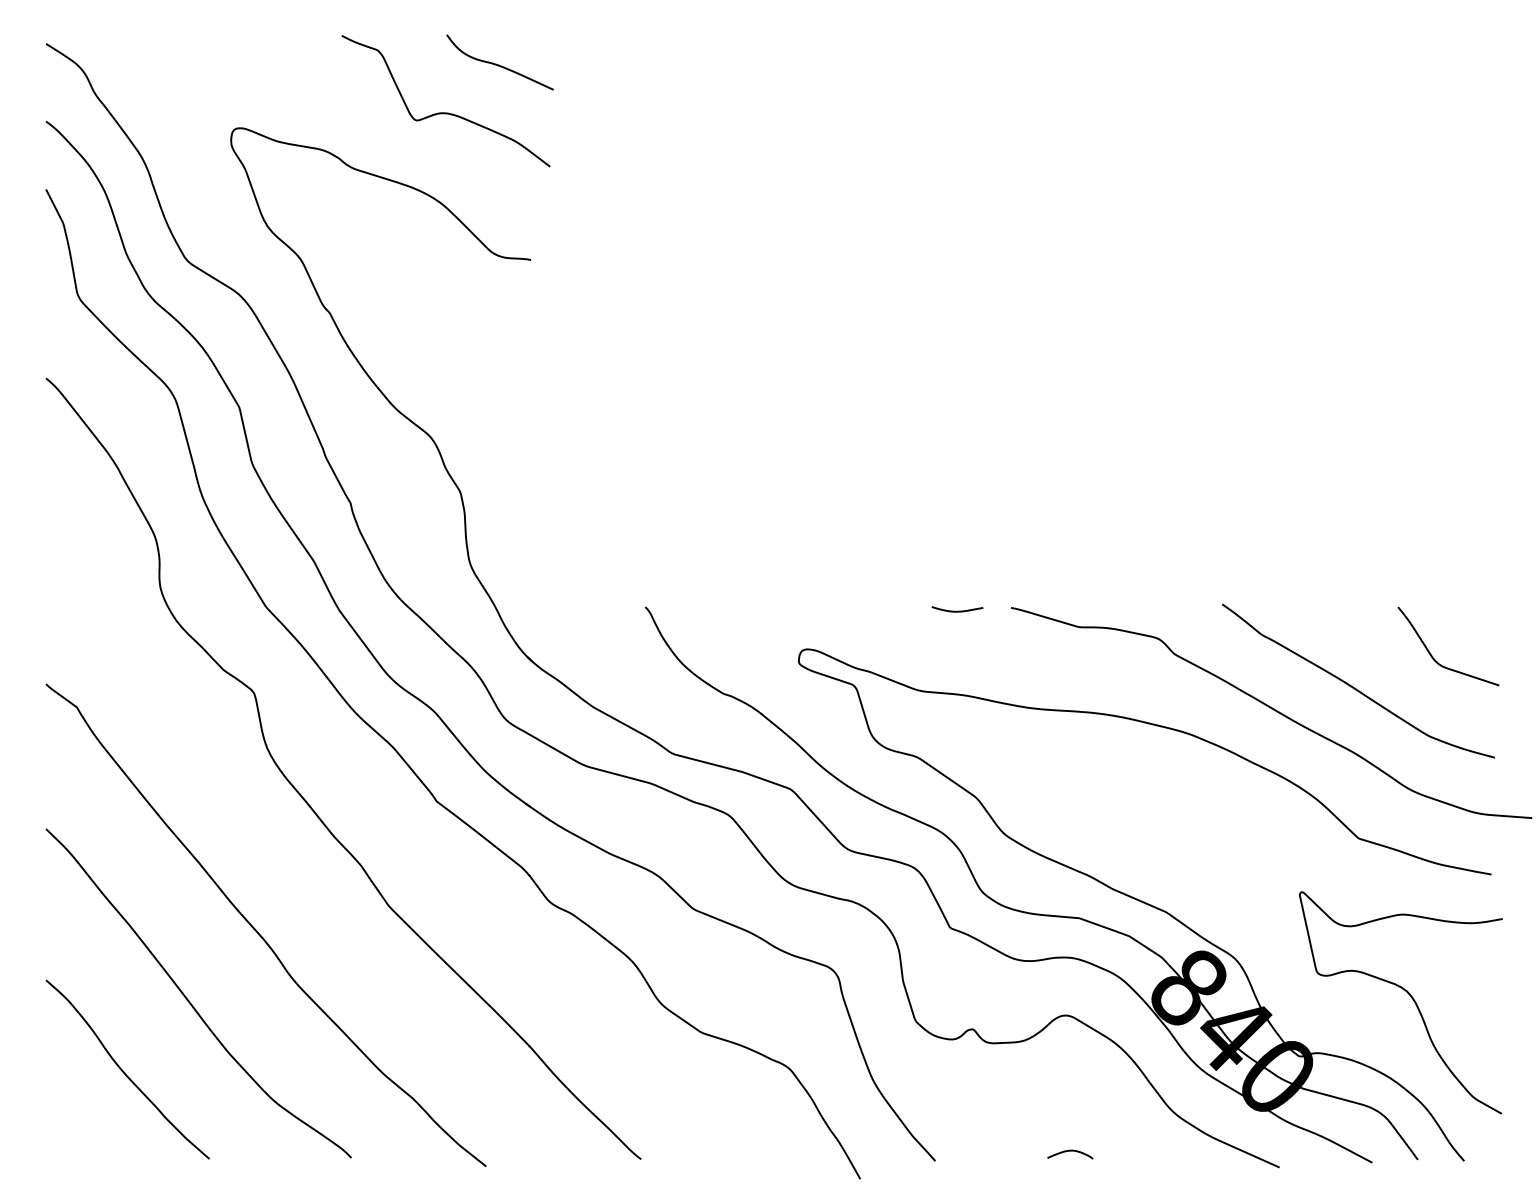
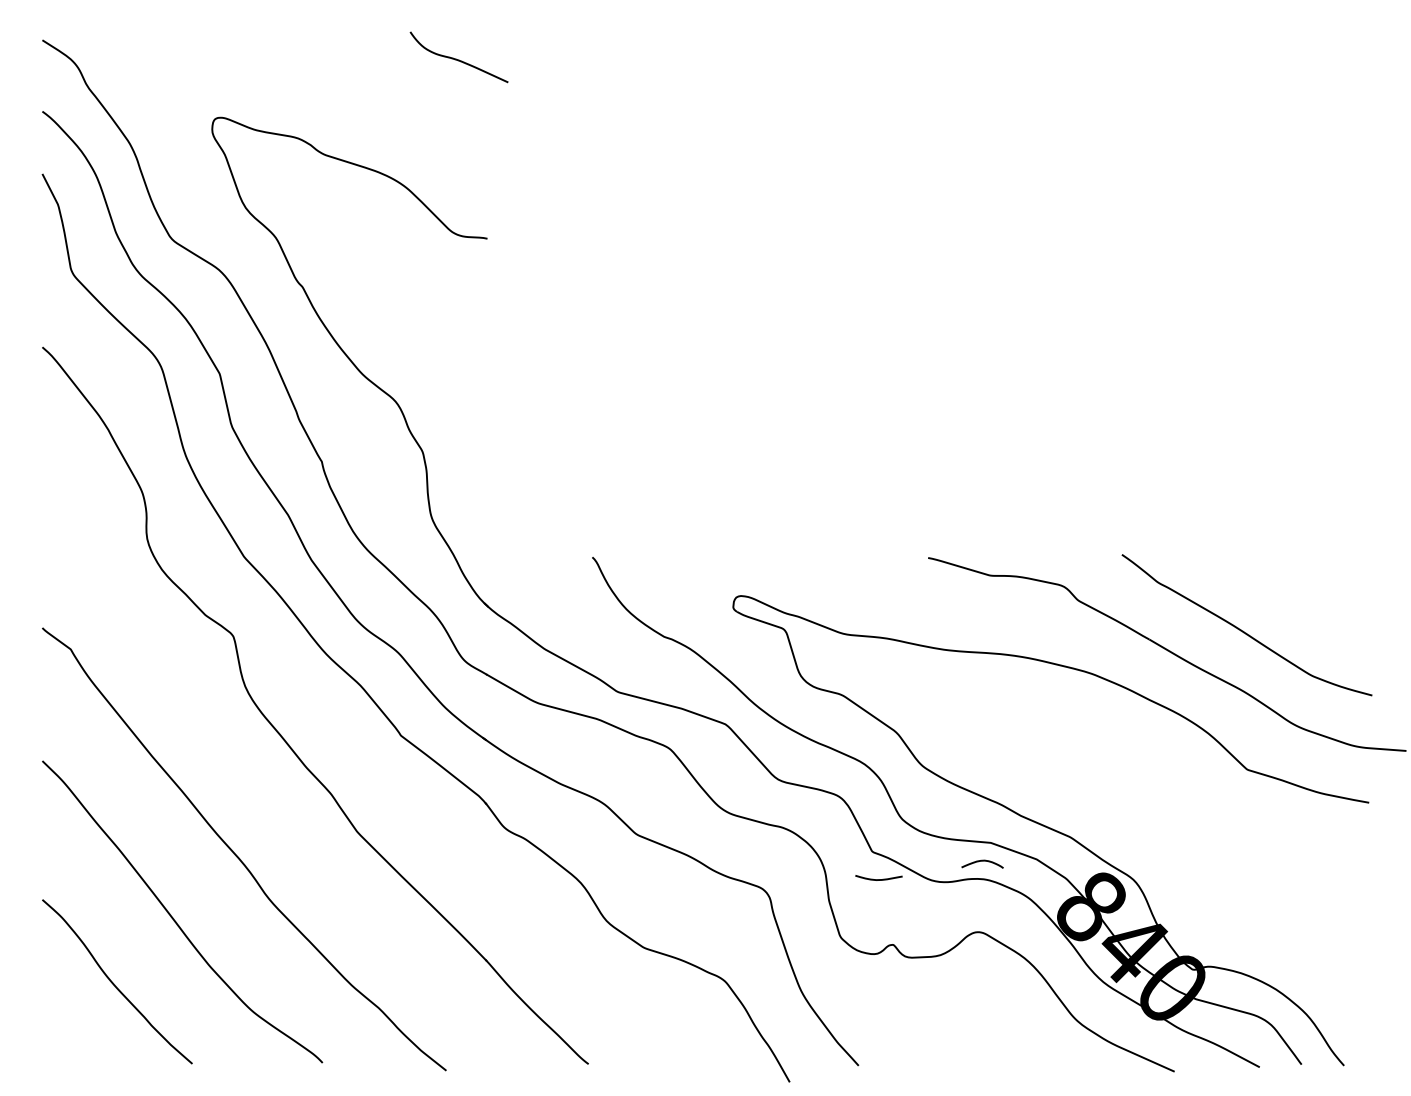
curve: (445, 112) -> (409, 103), removed
curve: (957, 610) -> (878, 878), moved
curve: (1432, 655) -> (1314, 601), removed
curve: (1408, 994) -> (1292, 912), removed
curve: (1070, 1151) -> (982, 861), moved

